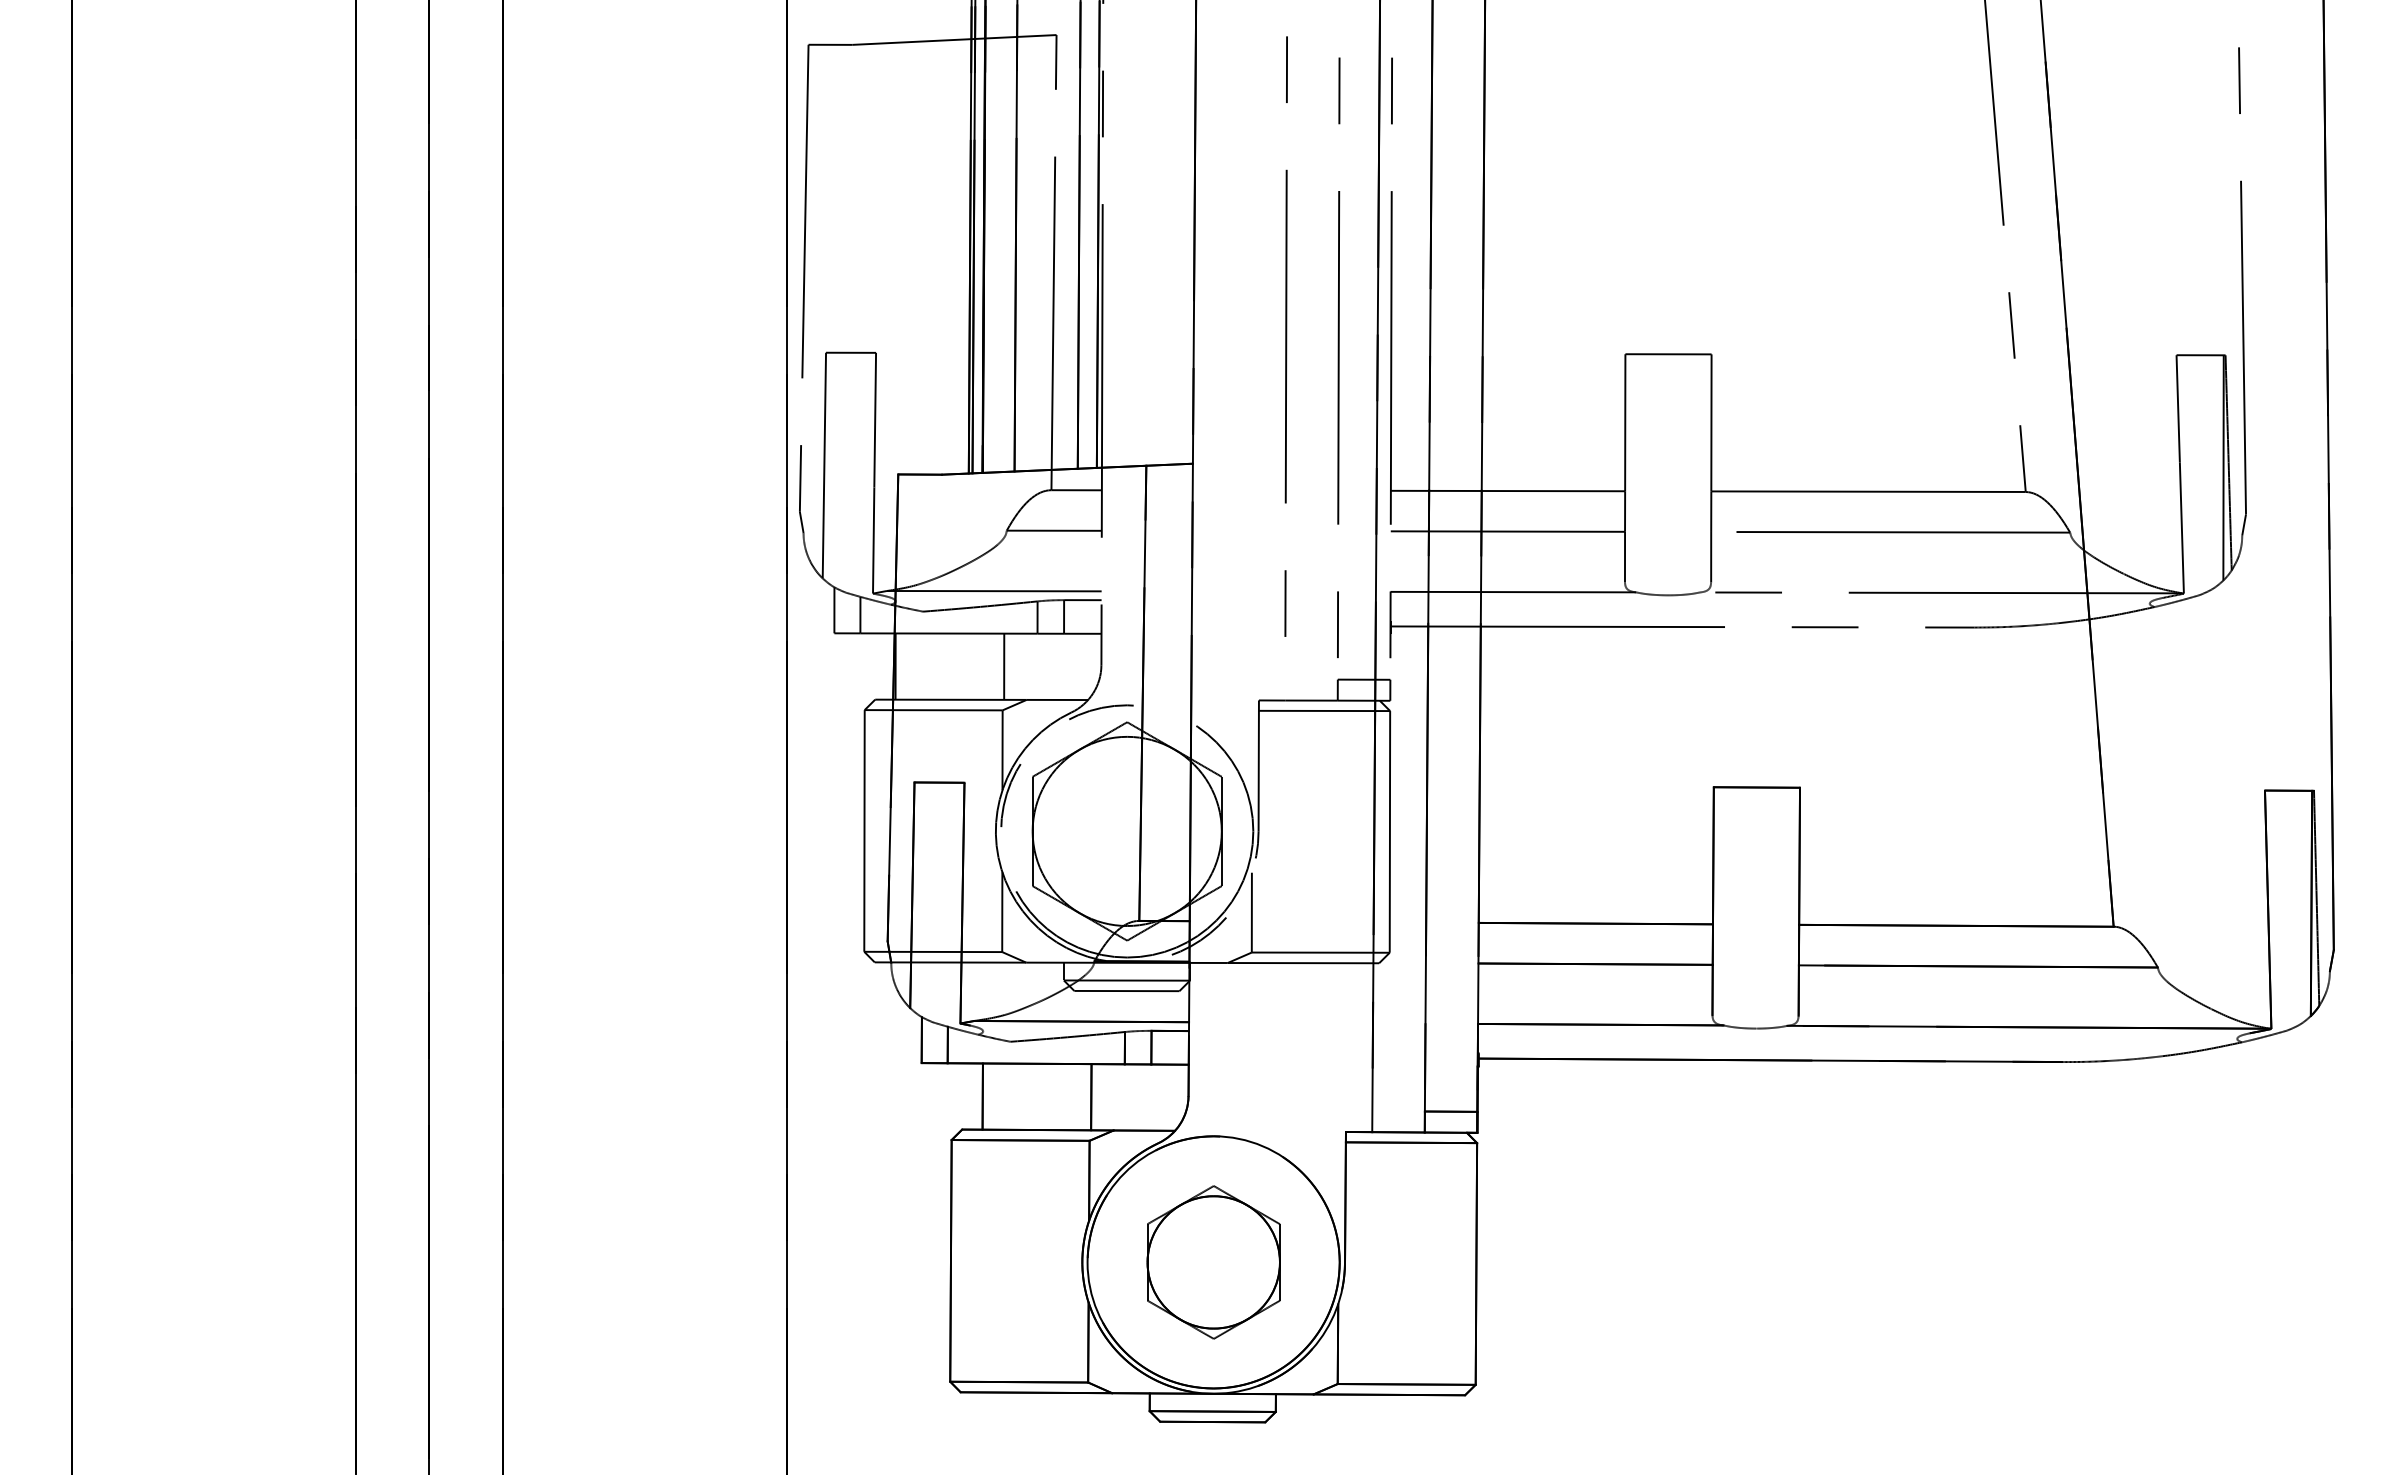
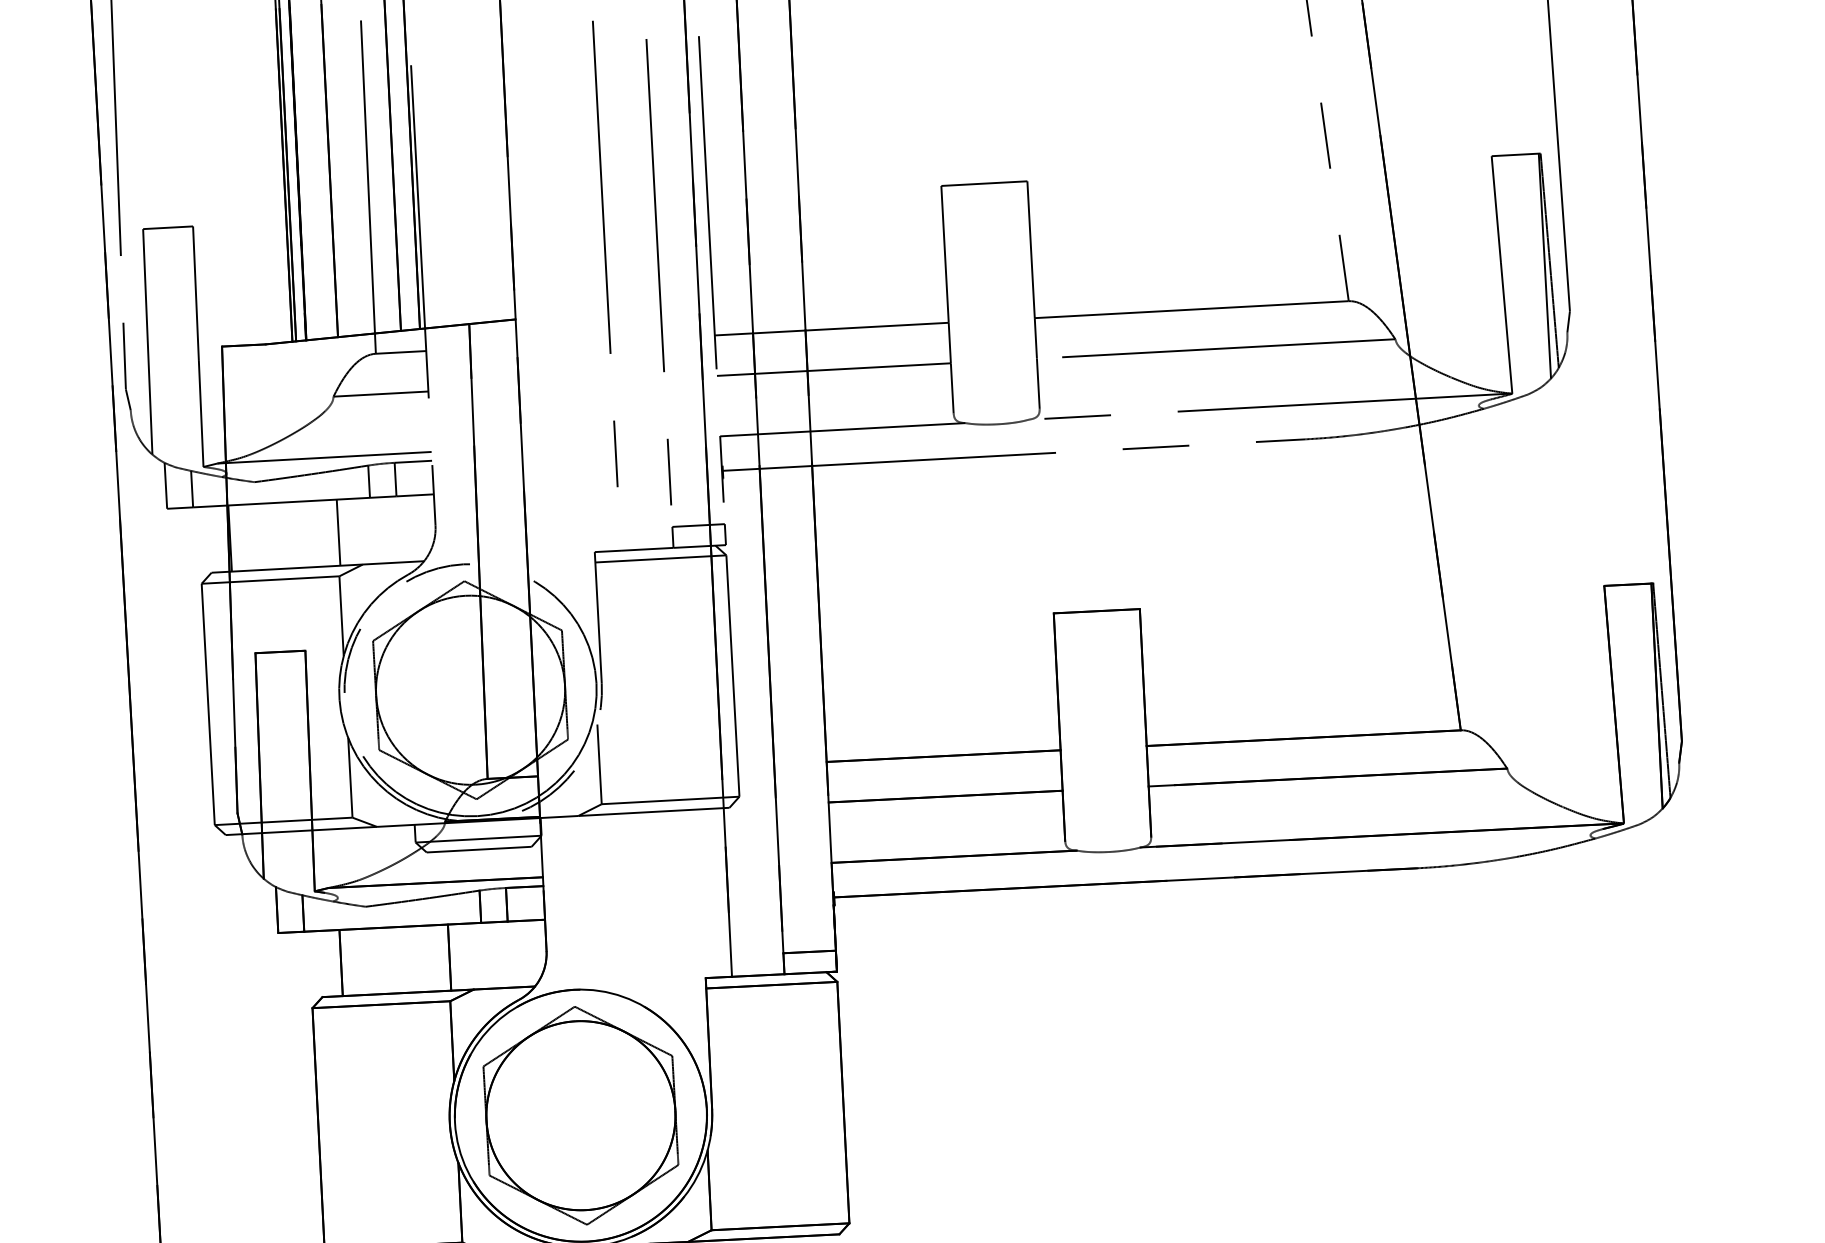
part: (1213, 1262) -> (580, 1115), size x1.43

